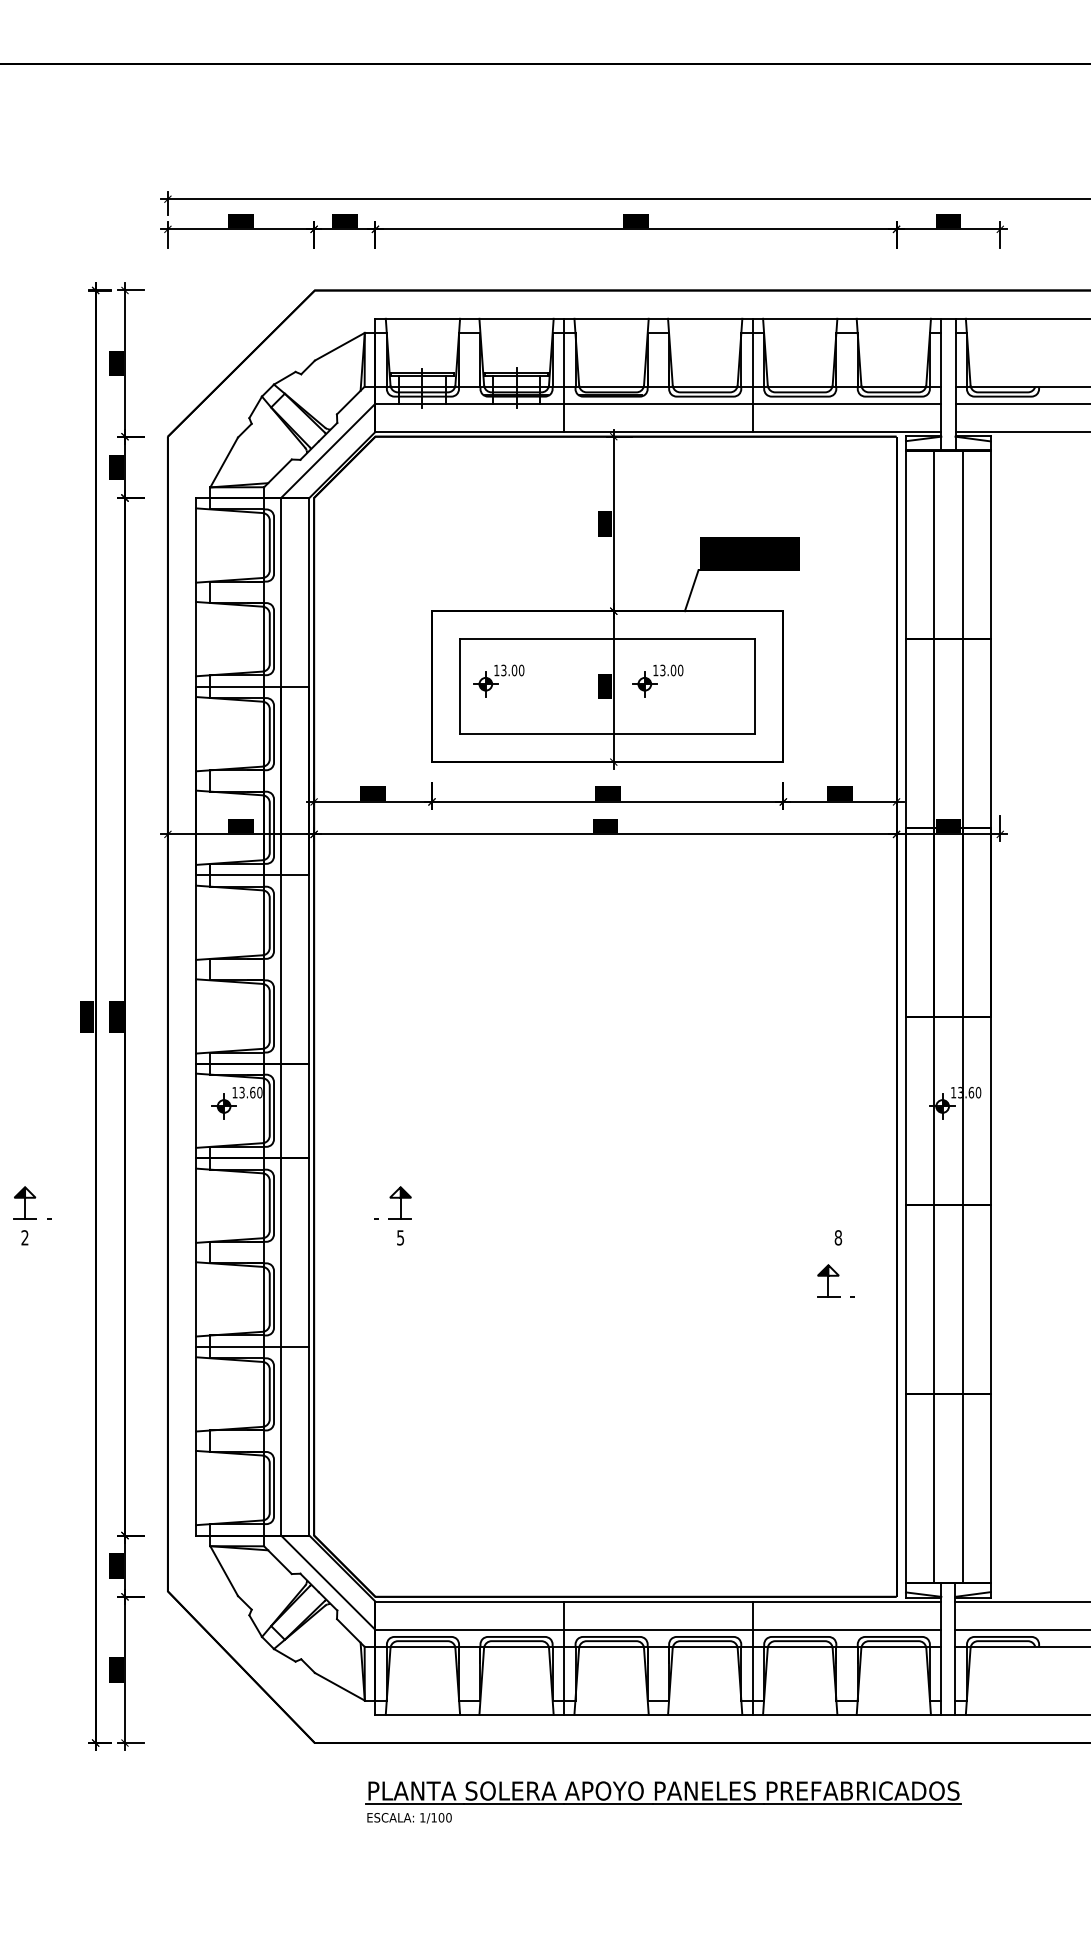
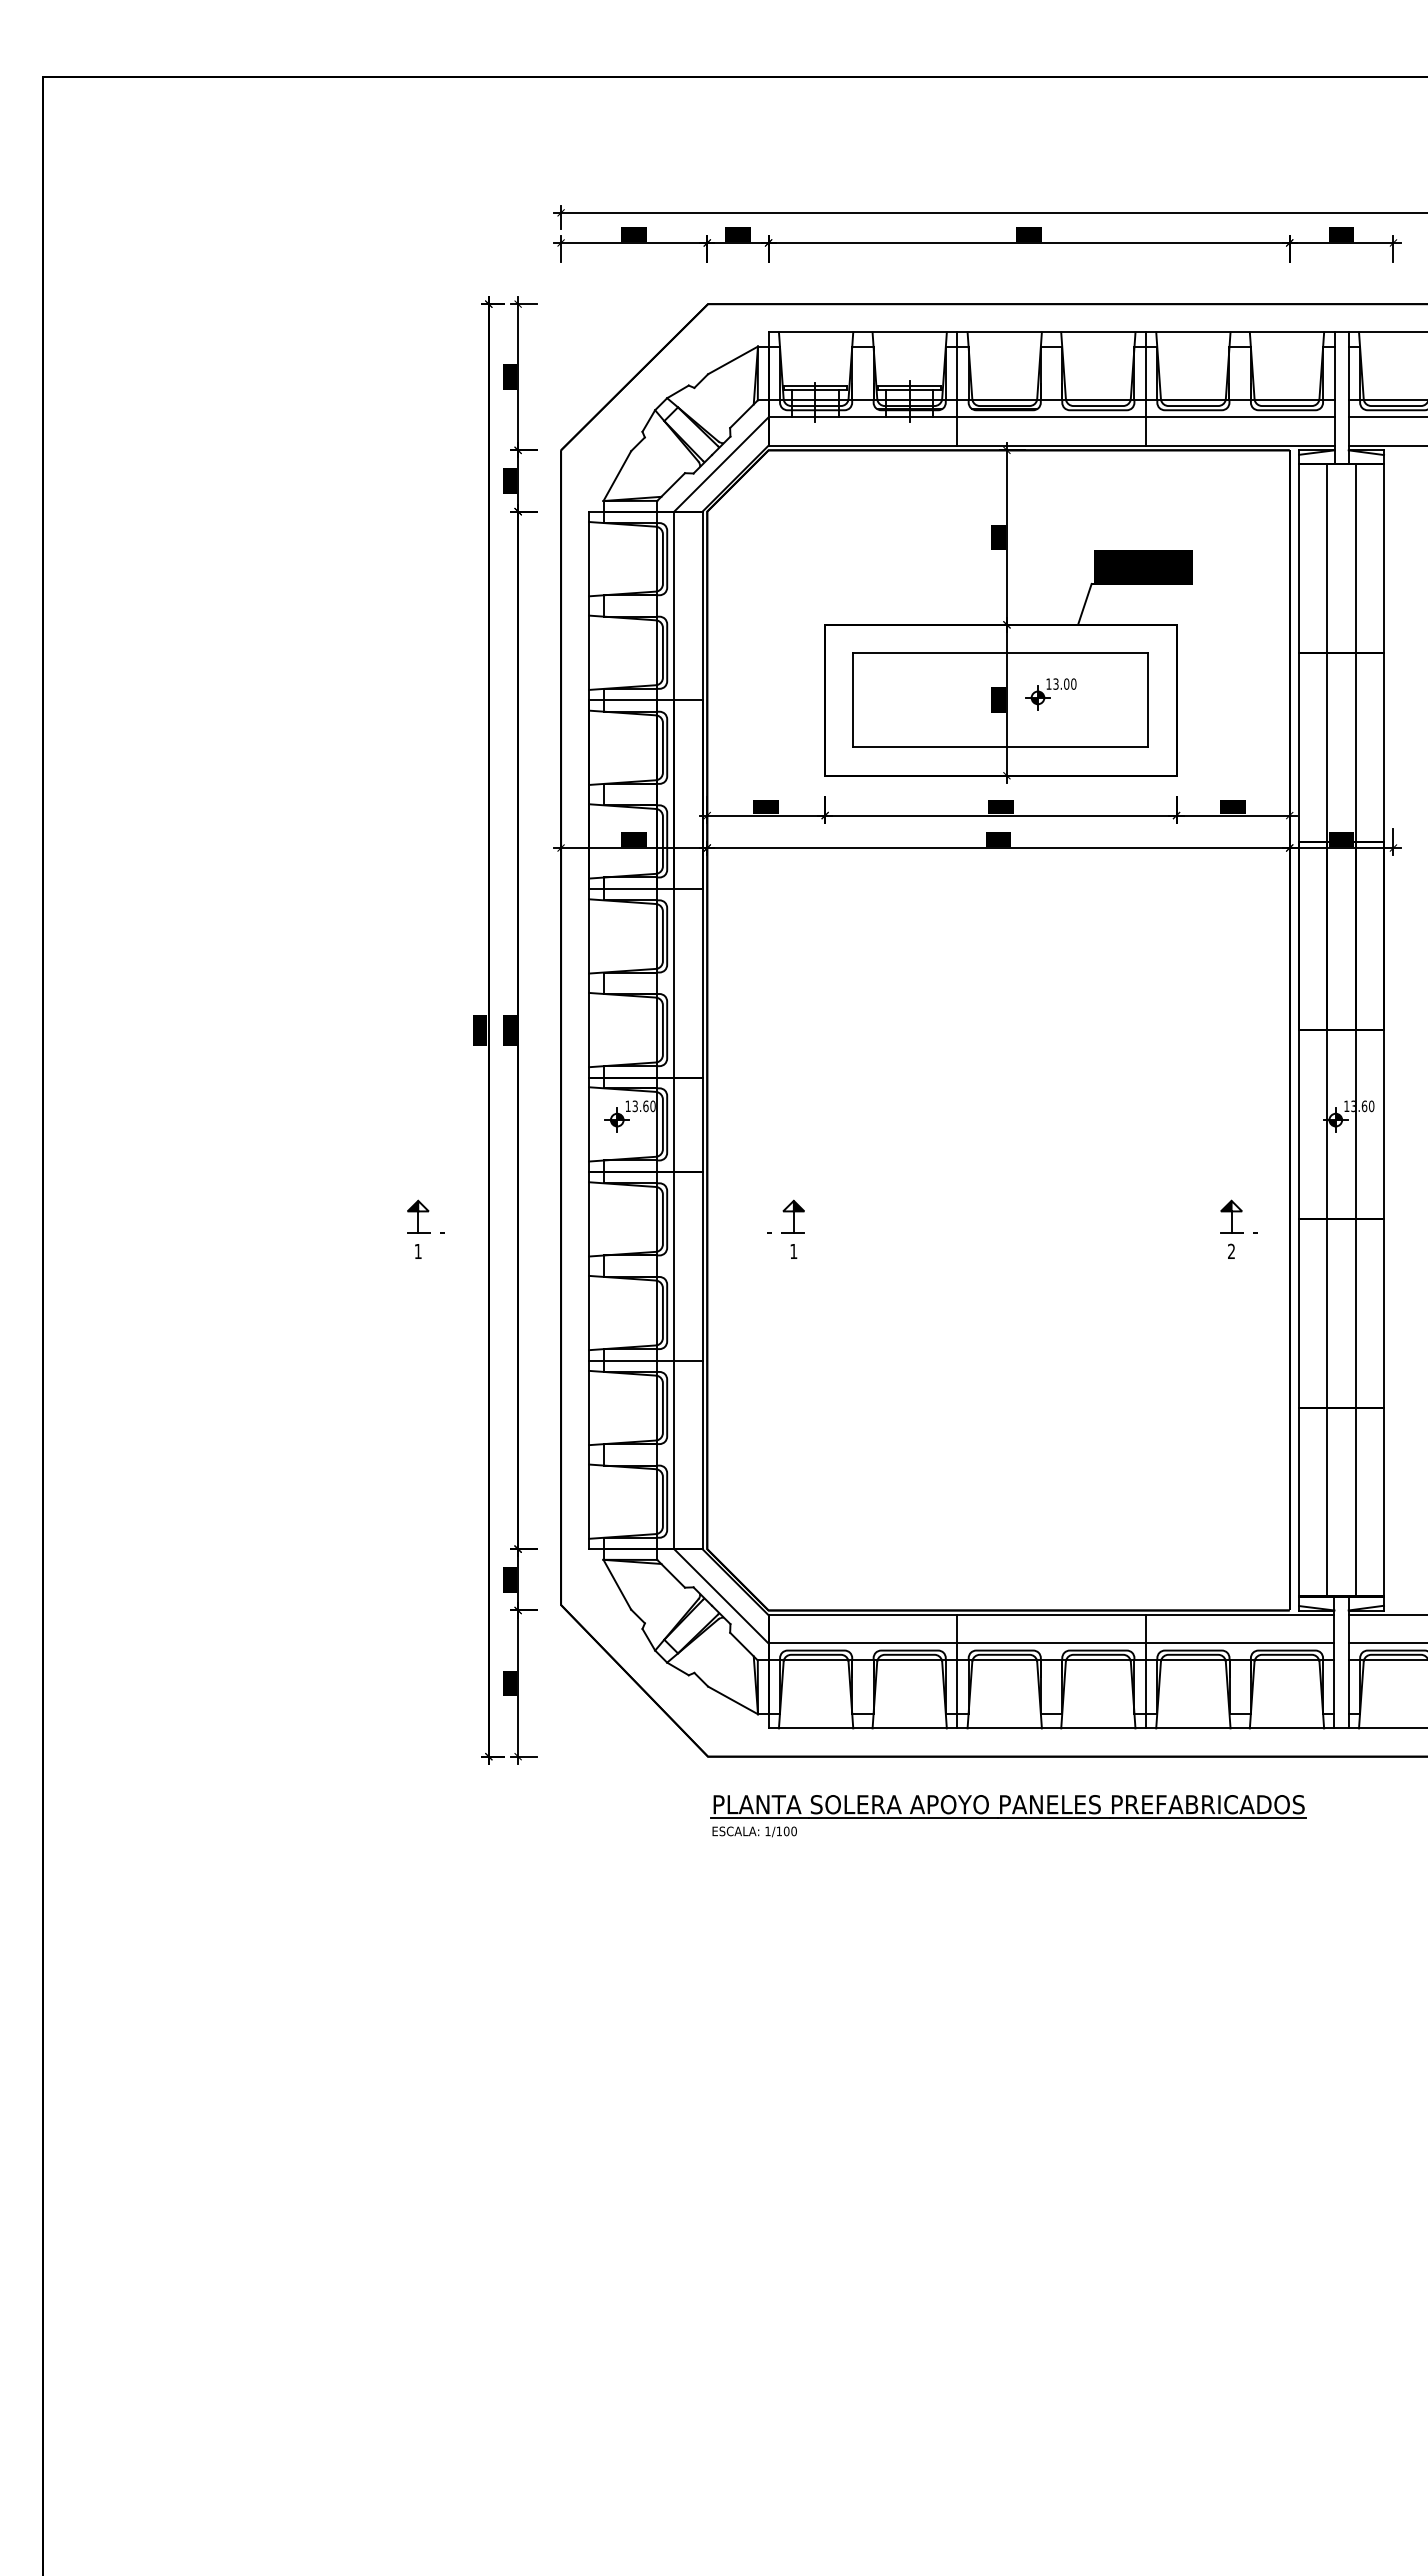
part: (498, 680) -> (891, 694), removed
text: (24, 1236) -> (417, 1250), 2 -> 1
text: (400, 1237) -> (793, 1251), 5 -> 1
text: (838, 1237) -> (1231, 1251), 8 -> 2
part: (835, 1280) -> (1238, 1216), moved
part: (663, 1802) -> (1008, 1816), moved

